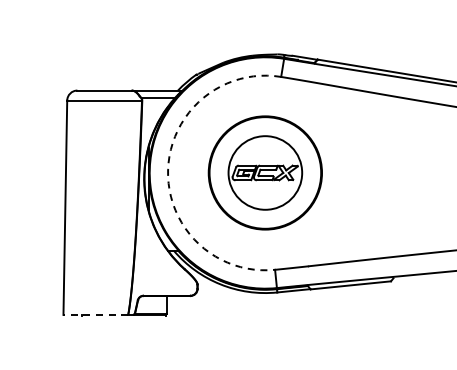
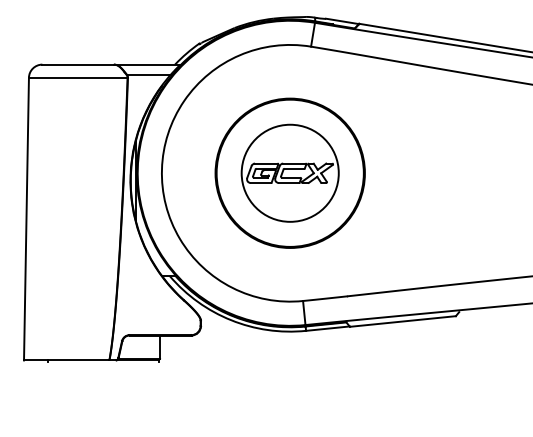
arc: (168, 169) -> (162, 168), dashed -> solid
line: (95, 314) -> (66, 359), dashed -> solid

